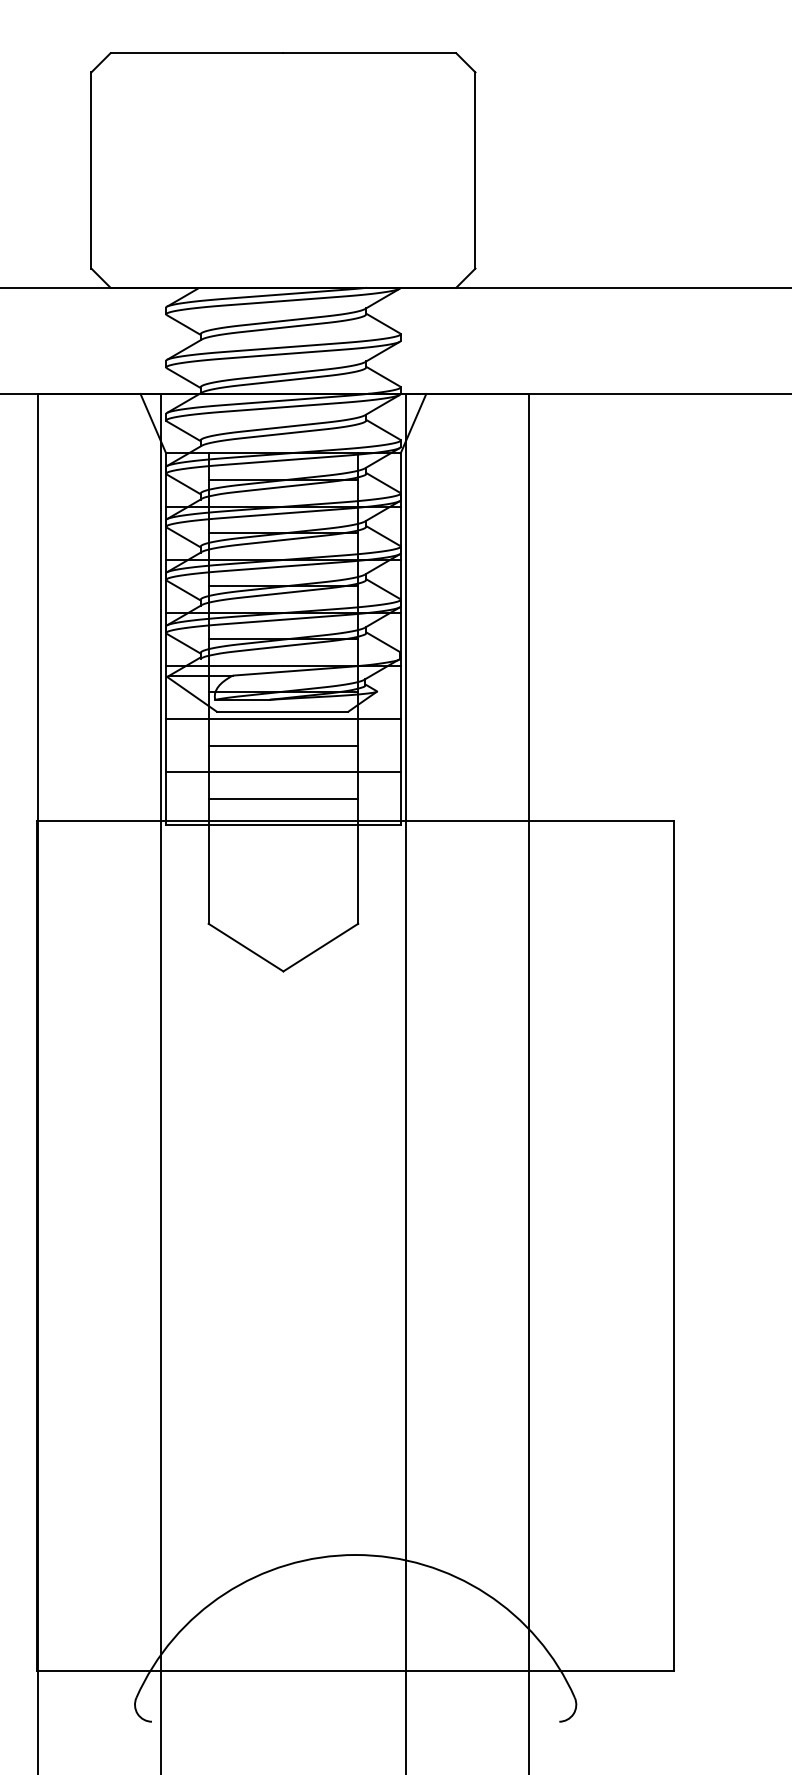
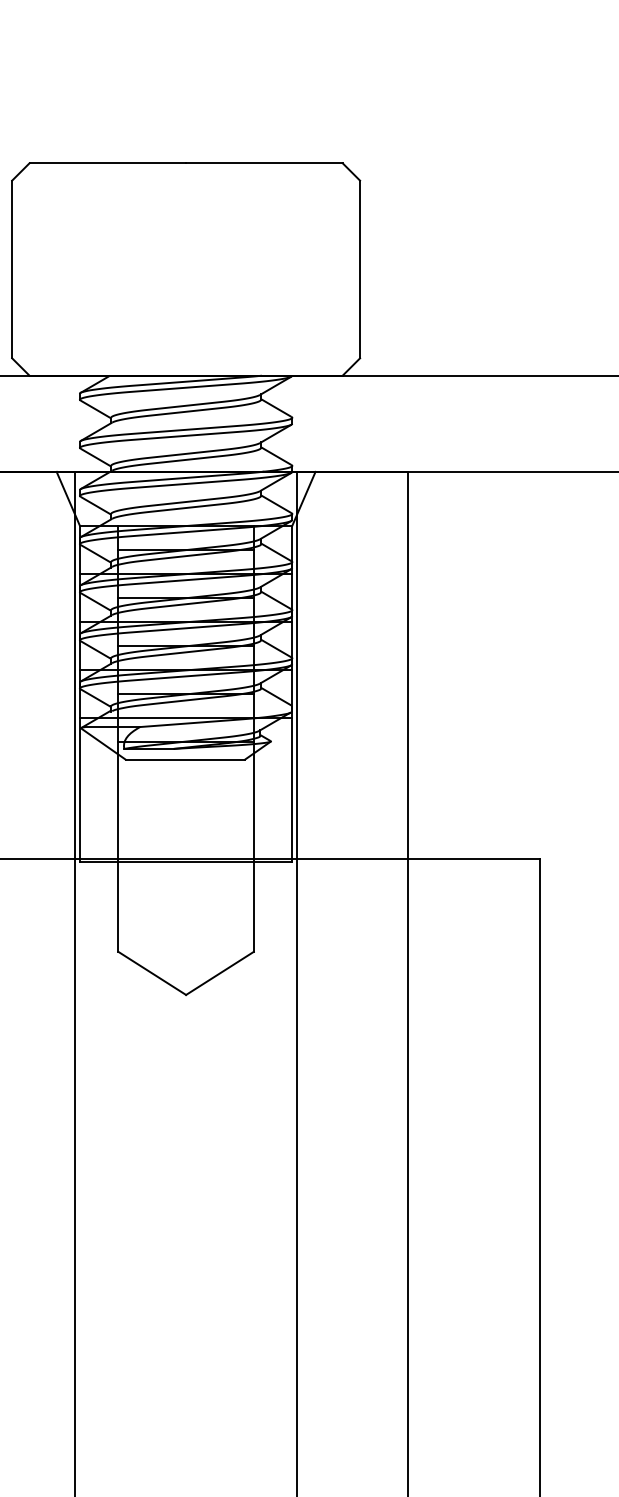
line: (283, 718) -> (186, 765), removed
line: (283, 745) -> (186, 790), removed
line: (283, 772) -> (186, 814), removed
line: (283, 798) -> (186, 838), removed

